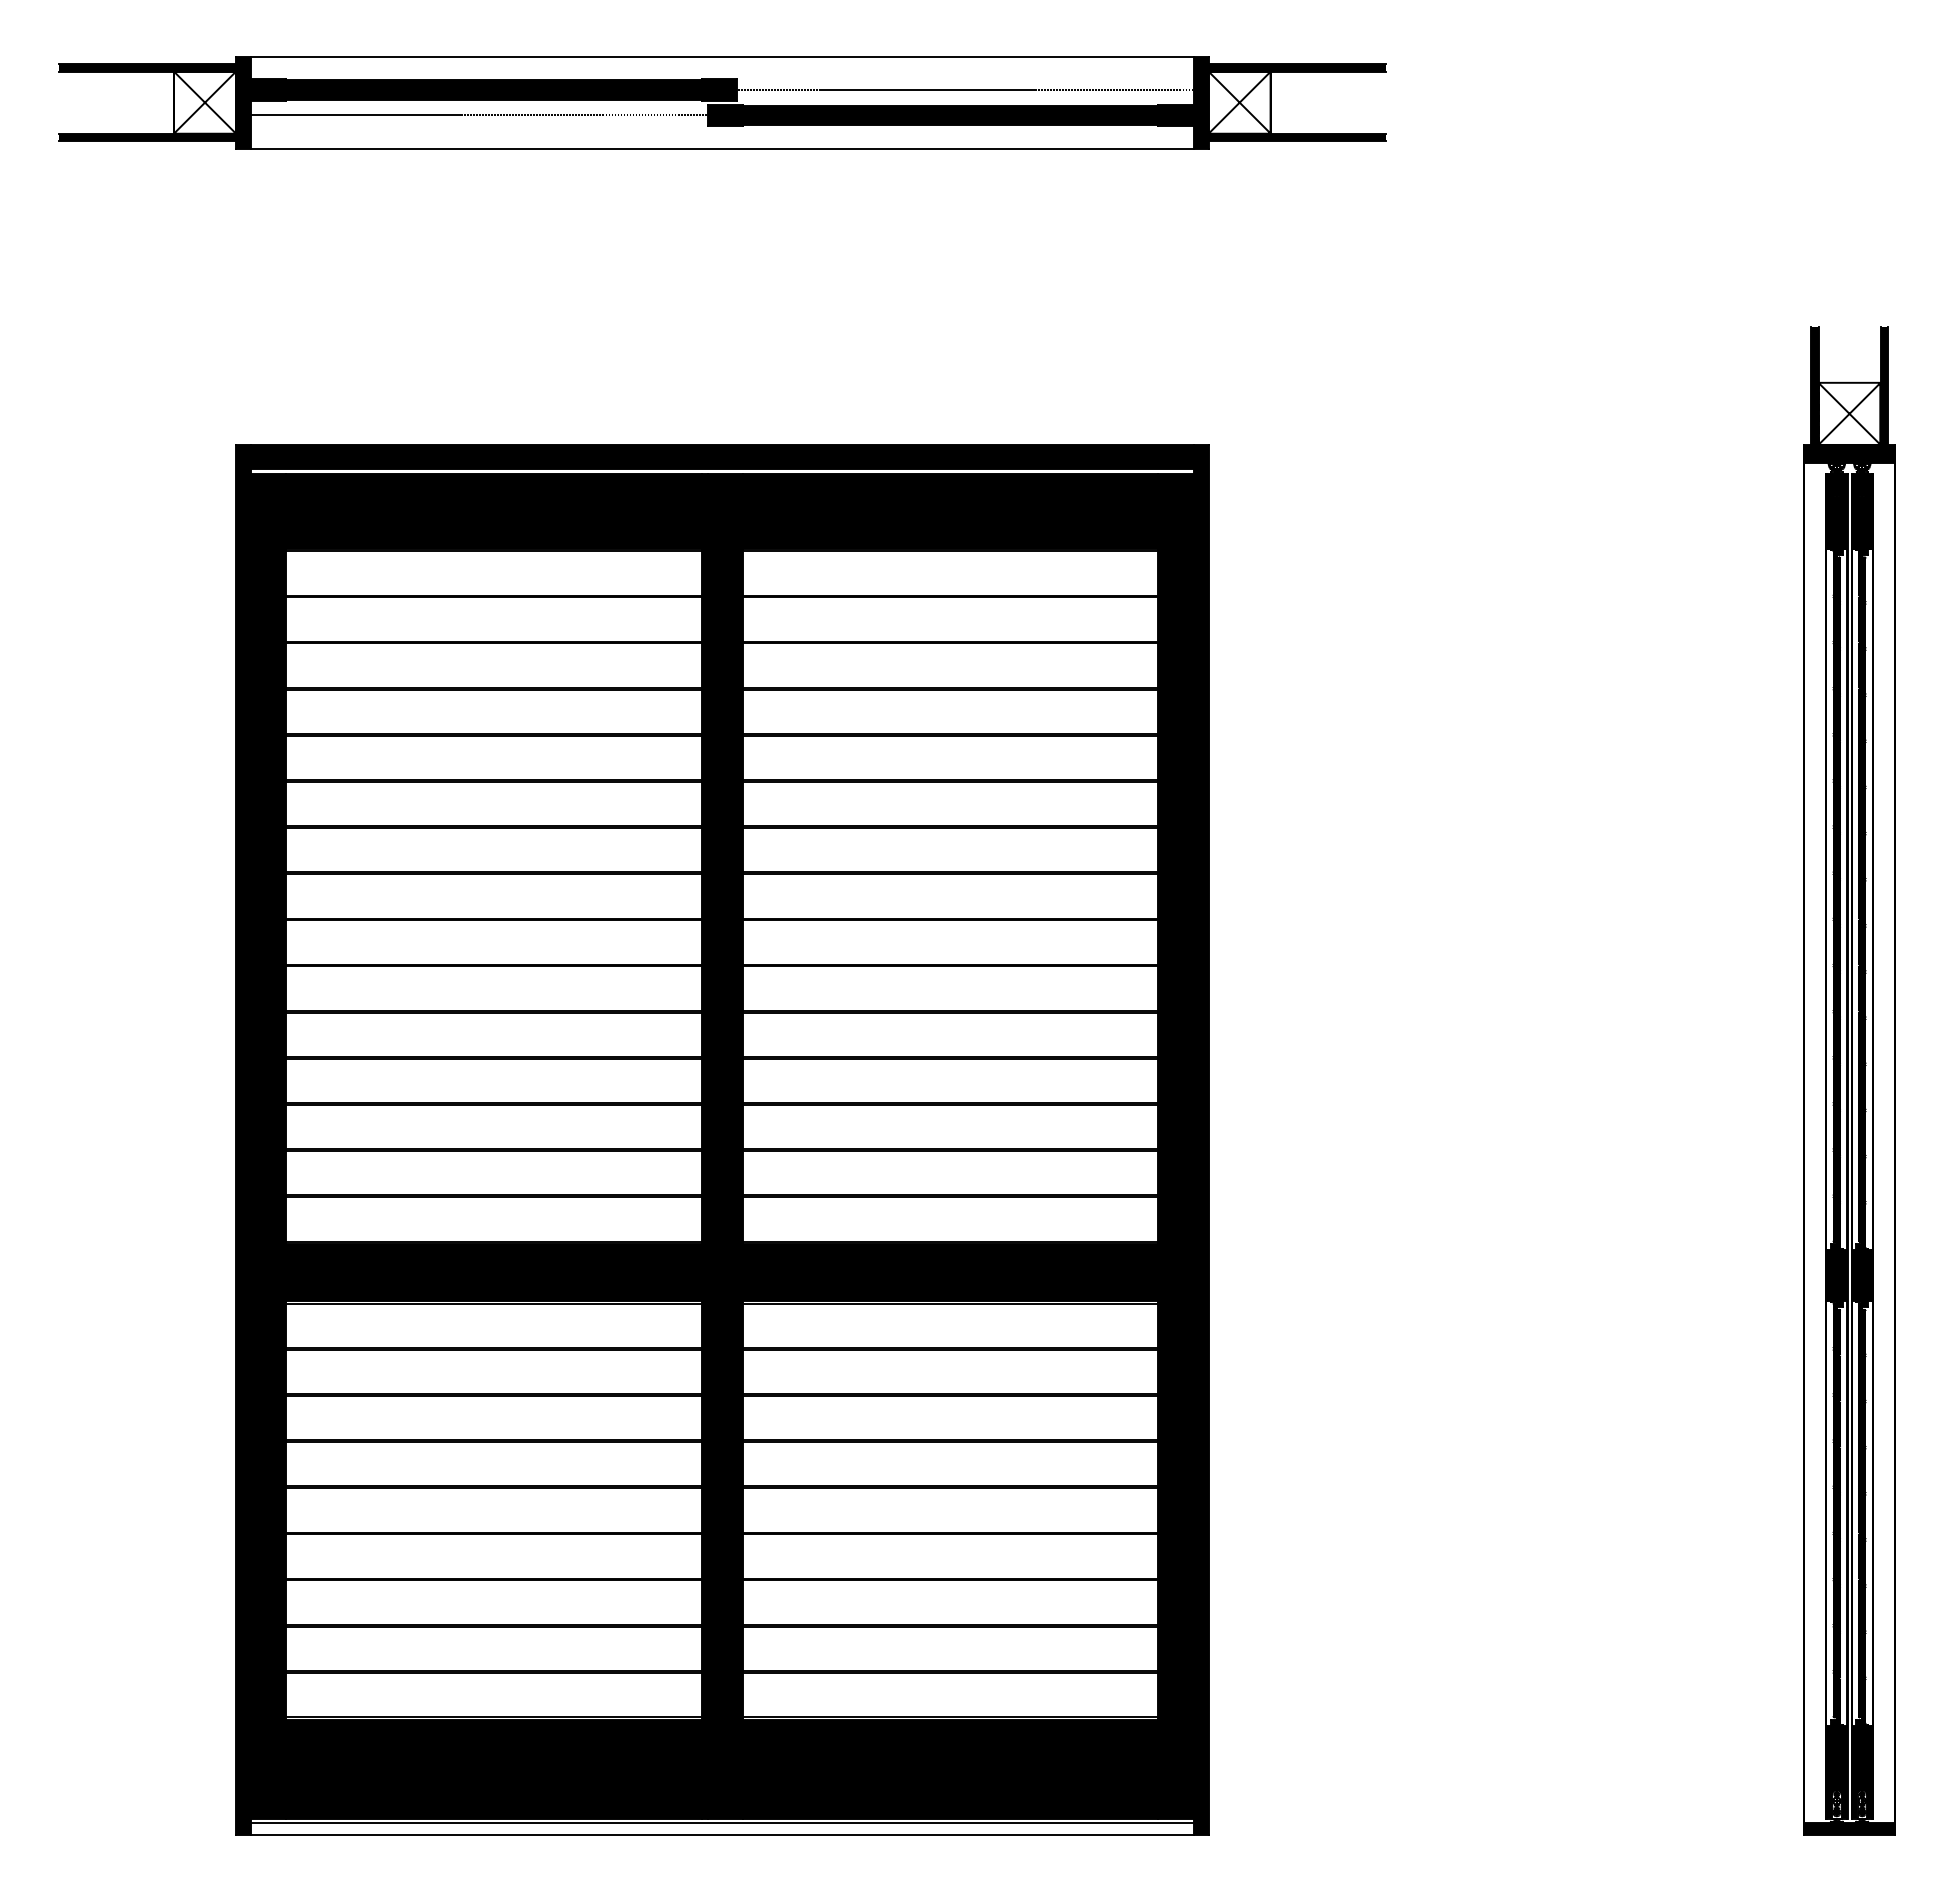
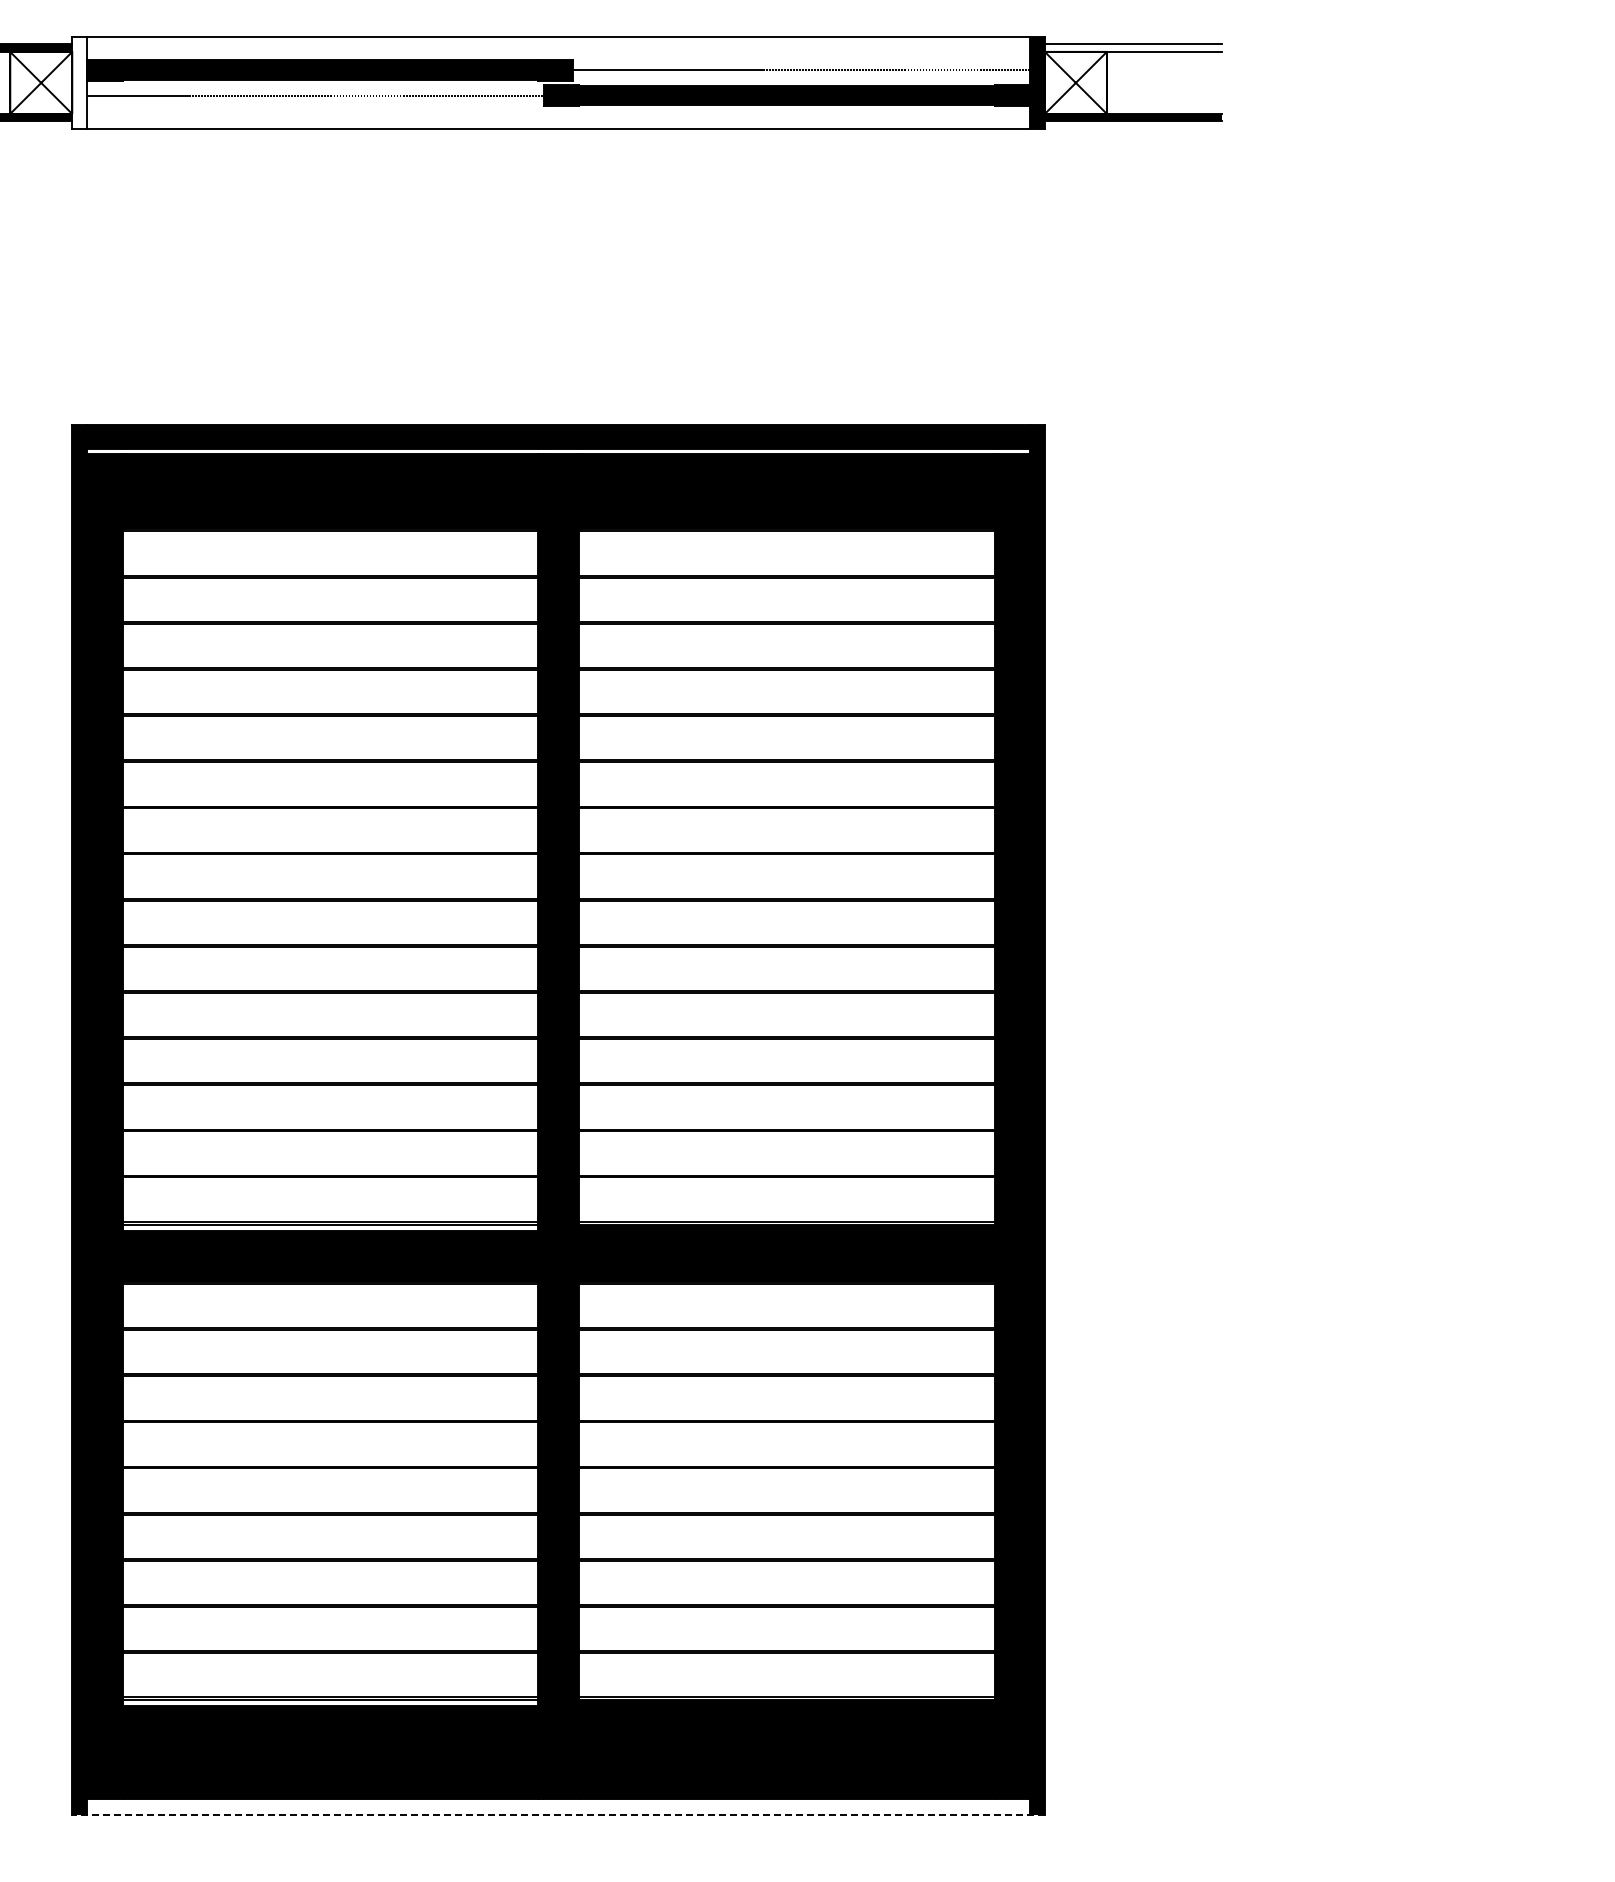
fill: (1297, 67) -> (1133, 47), removed
fill: (243, 102) -> (79, 82), removed
fill: (493, 1247) -> (329, 1227), removed
fill: (493, 1723) -> (329, 1703), removed
line: (721, 1823) -> (557, 1803), removed
line: (721, 1835) -> (557, 1815), solid -> dashed

